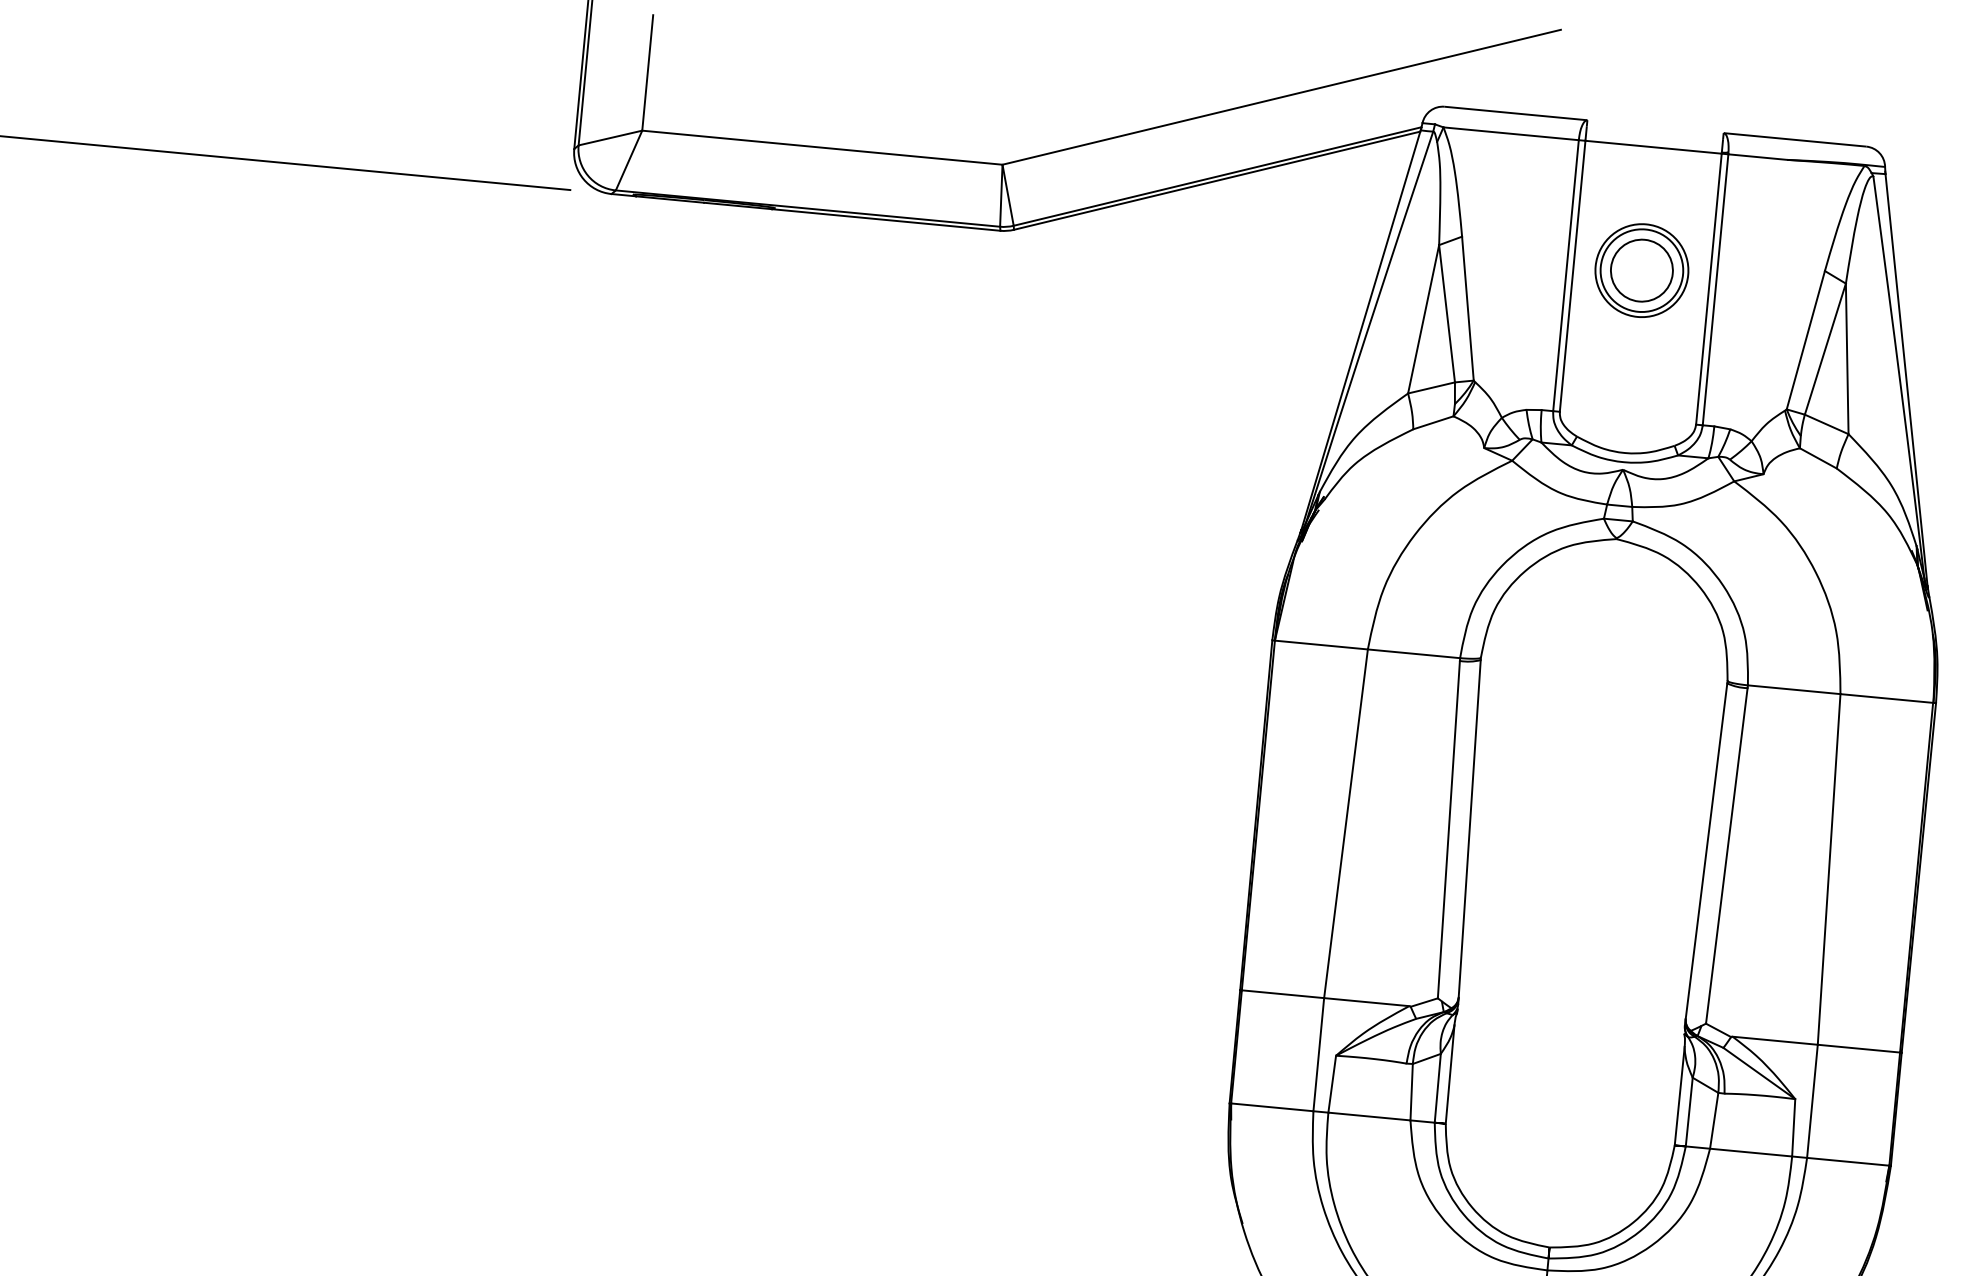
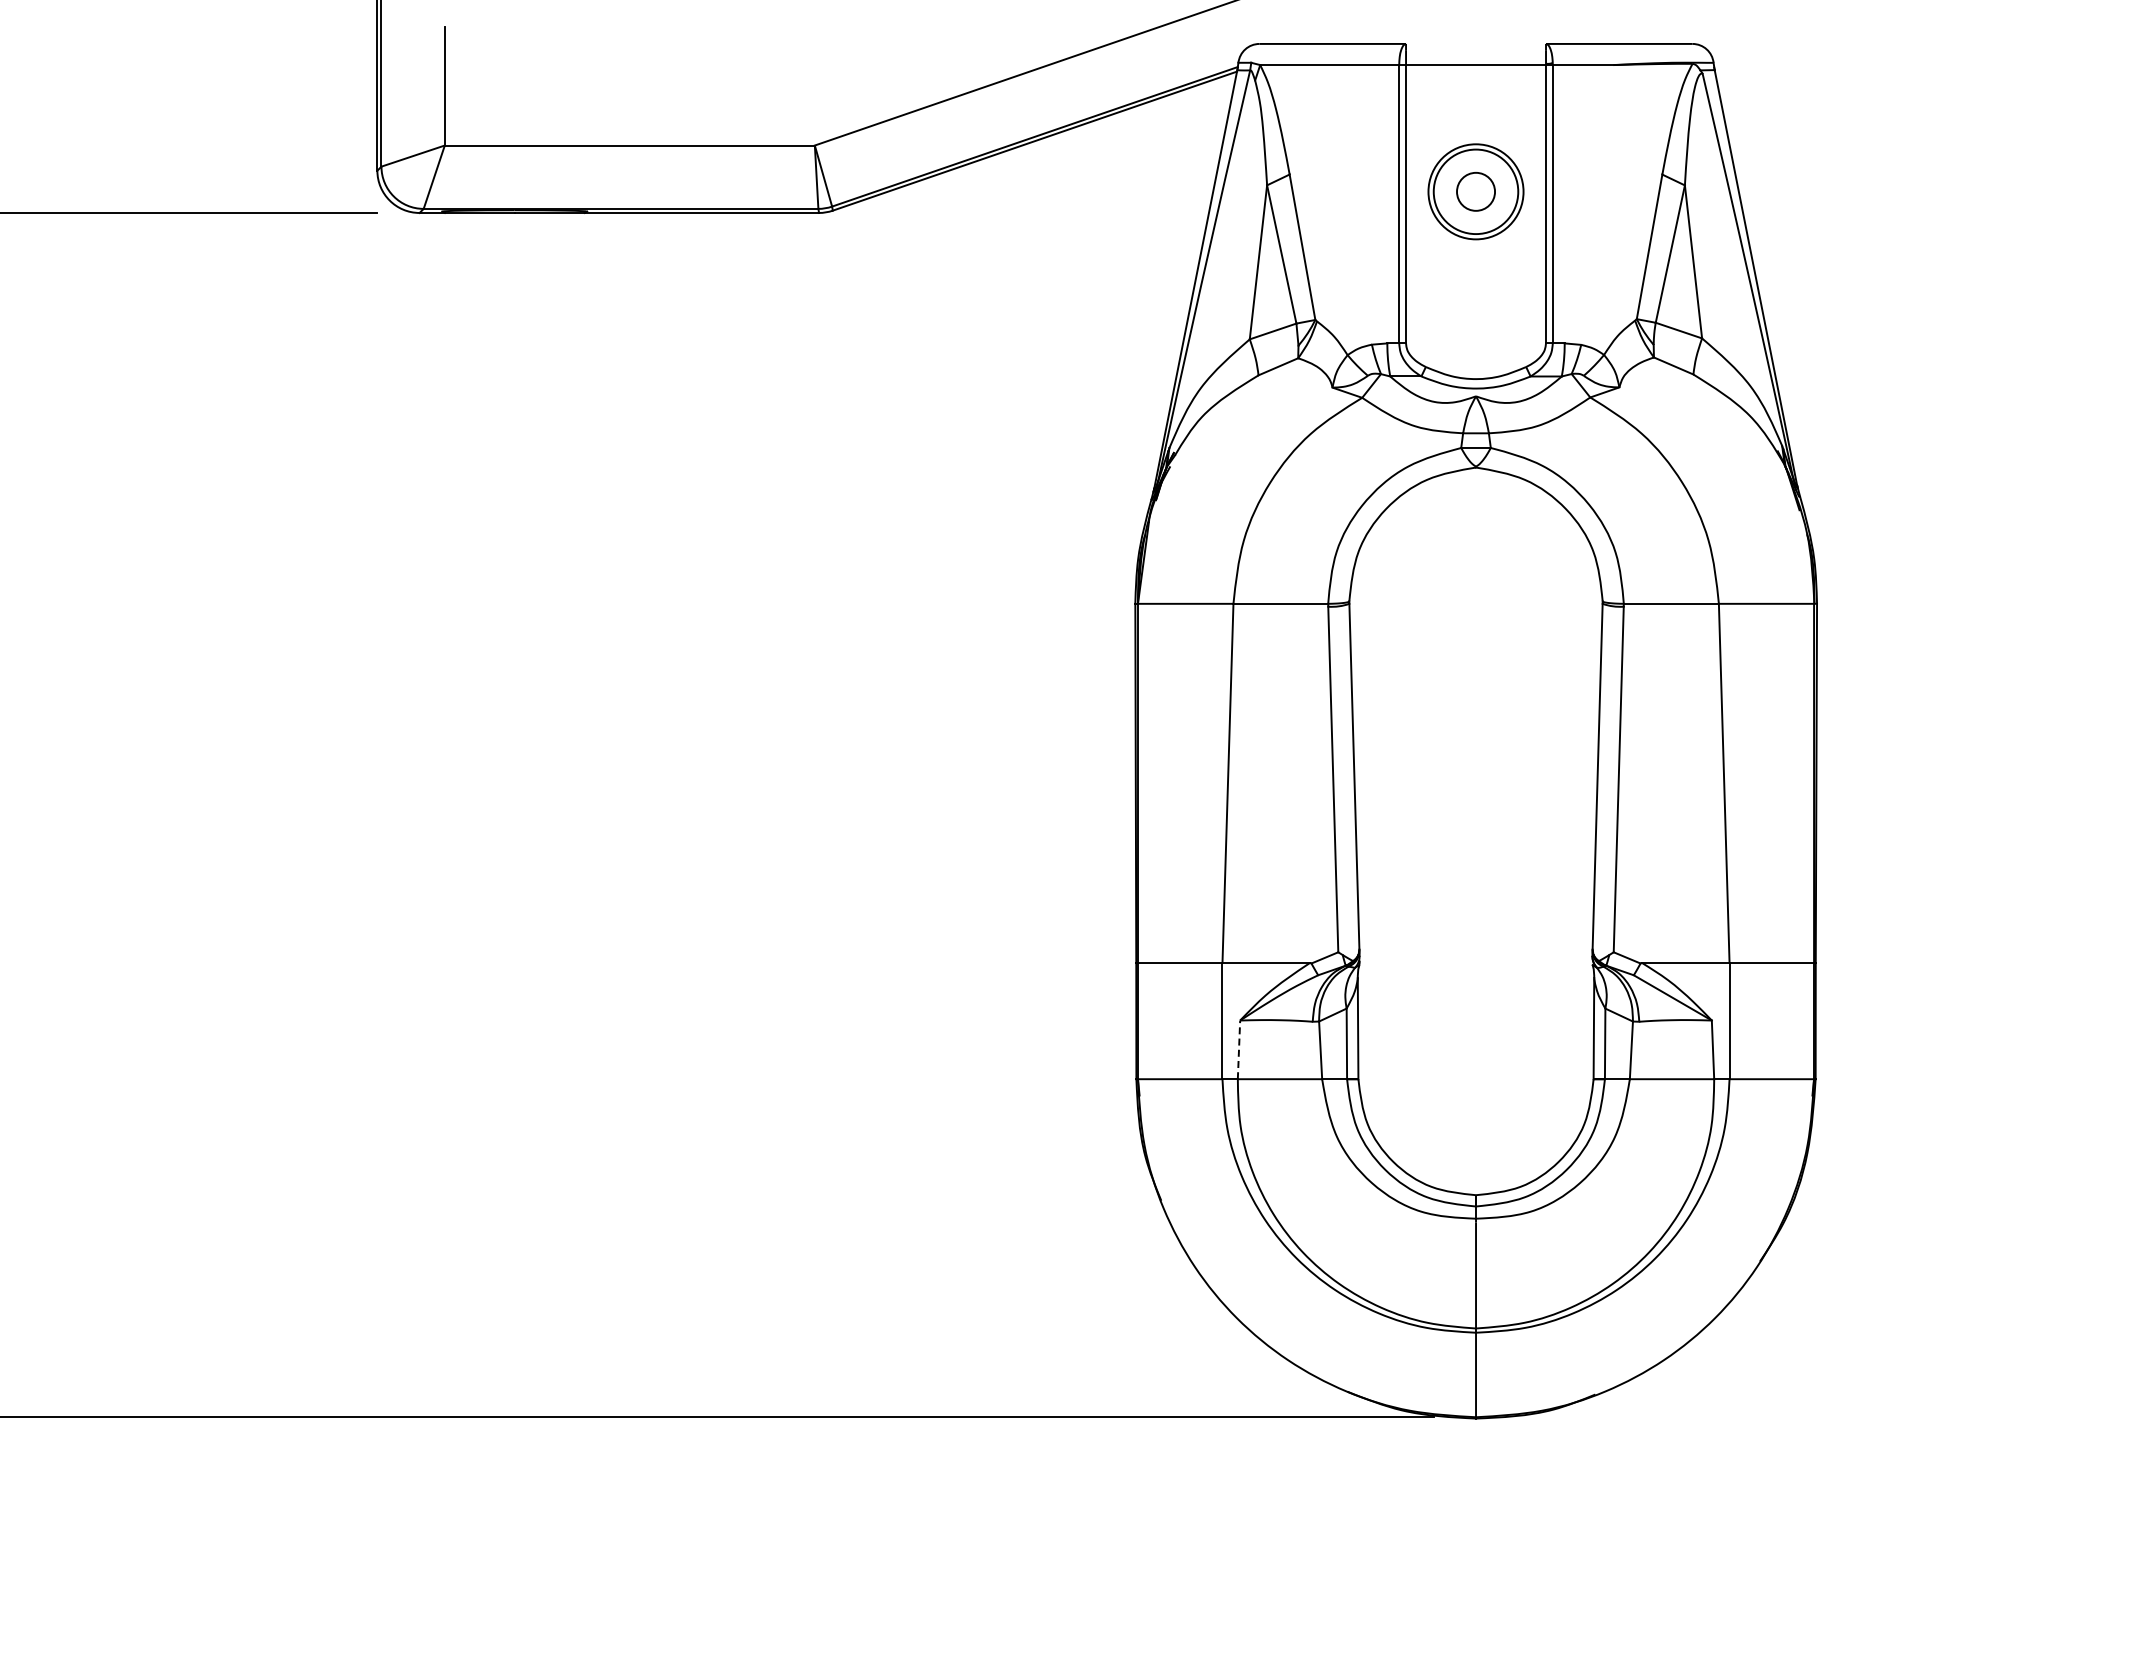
circle: (1641, 270) -> (1475, 191), size x0.6
line: (1332, 1083) -> (1239, 1049), solid -> dashed

